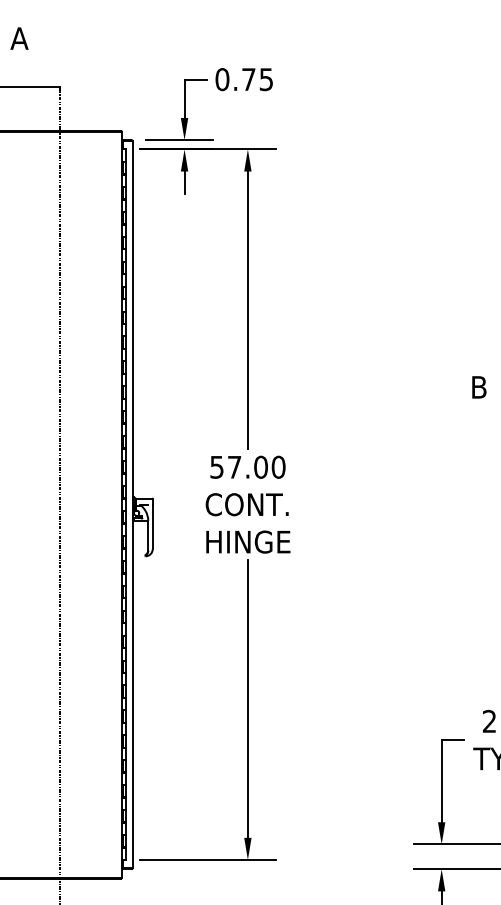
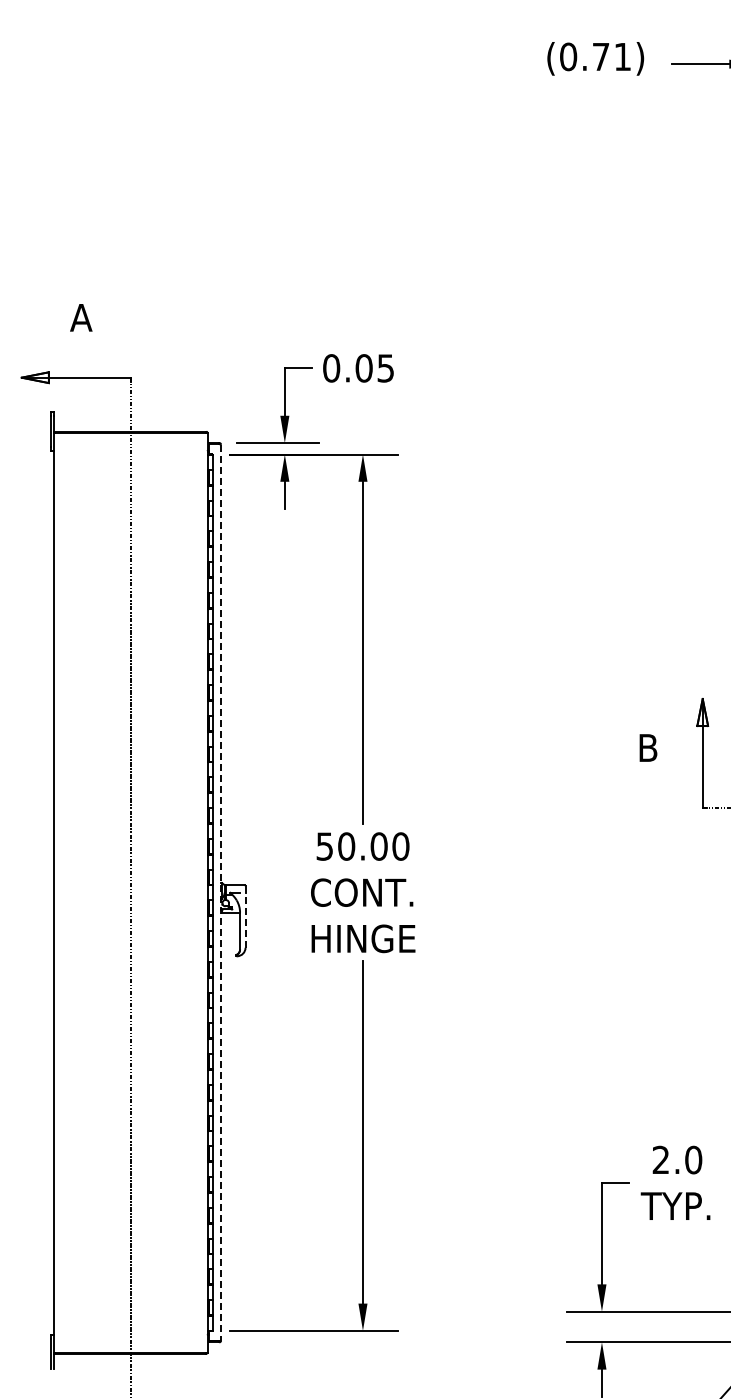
text: (248, 79) -> (363, 368), 0.75 -> 0.05
text: (234, 467) -> (346, 846), 57.00 -> 50.00
line: (133, 505) -> (221, 893), solid -> dashed
line: (152, 526) -> (245, 919), solid -> dashed

